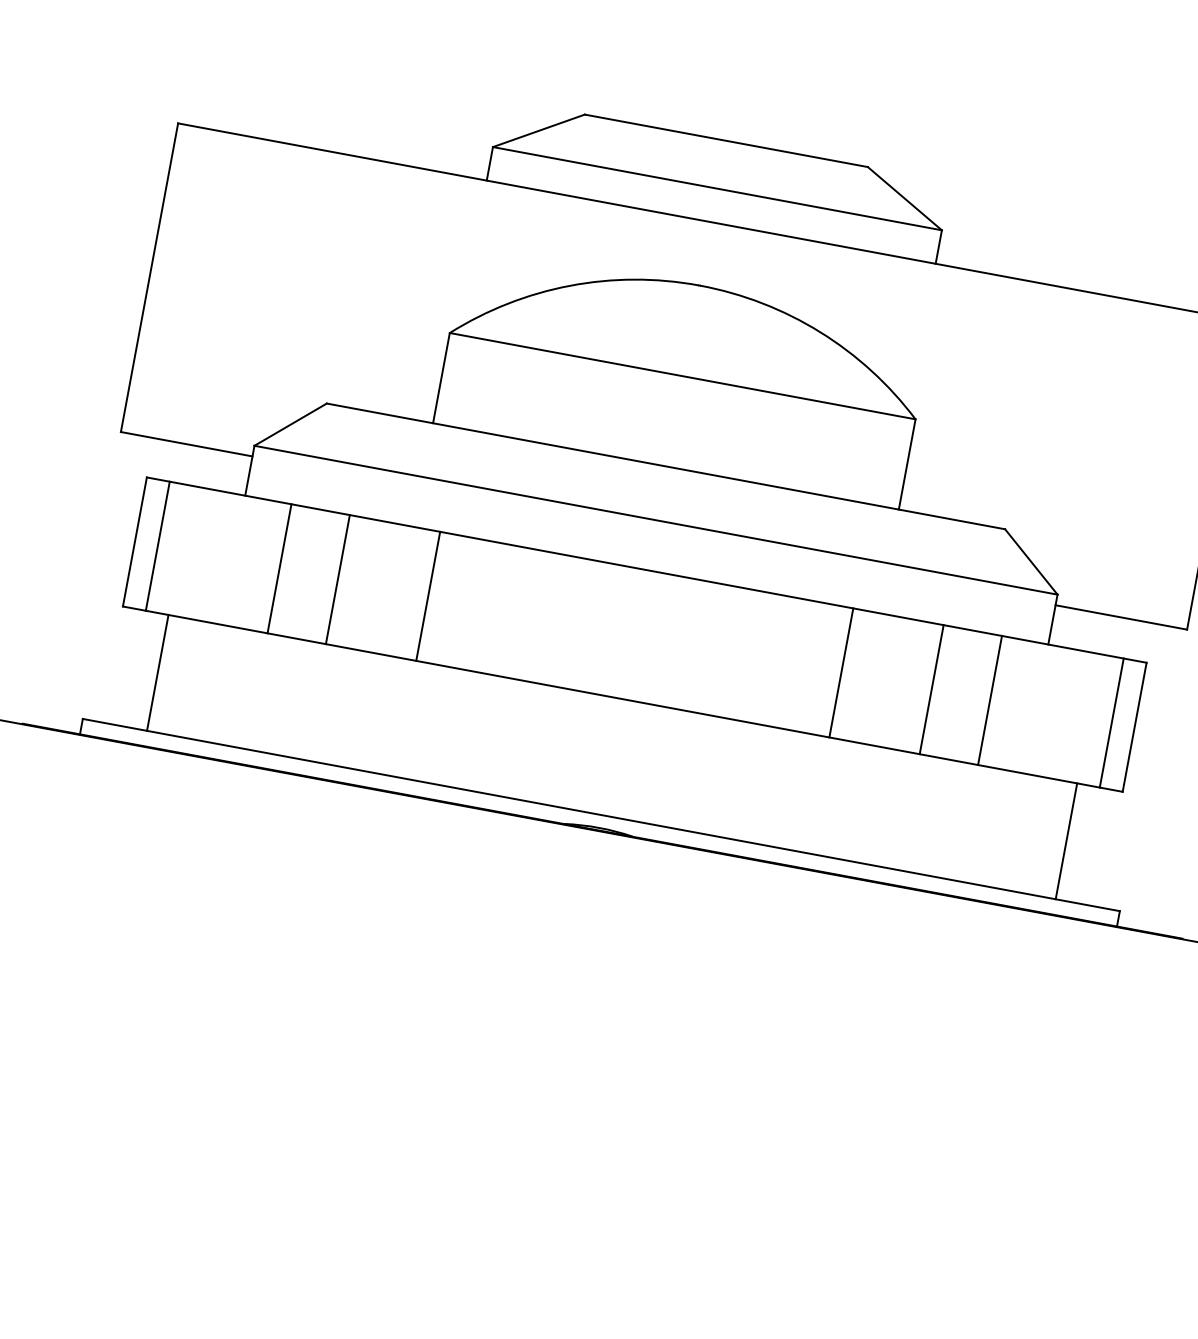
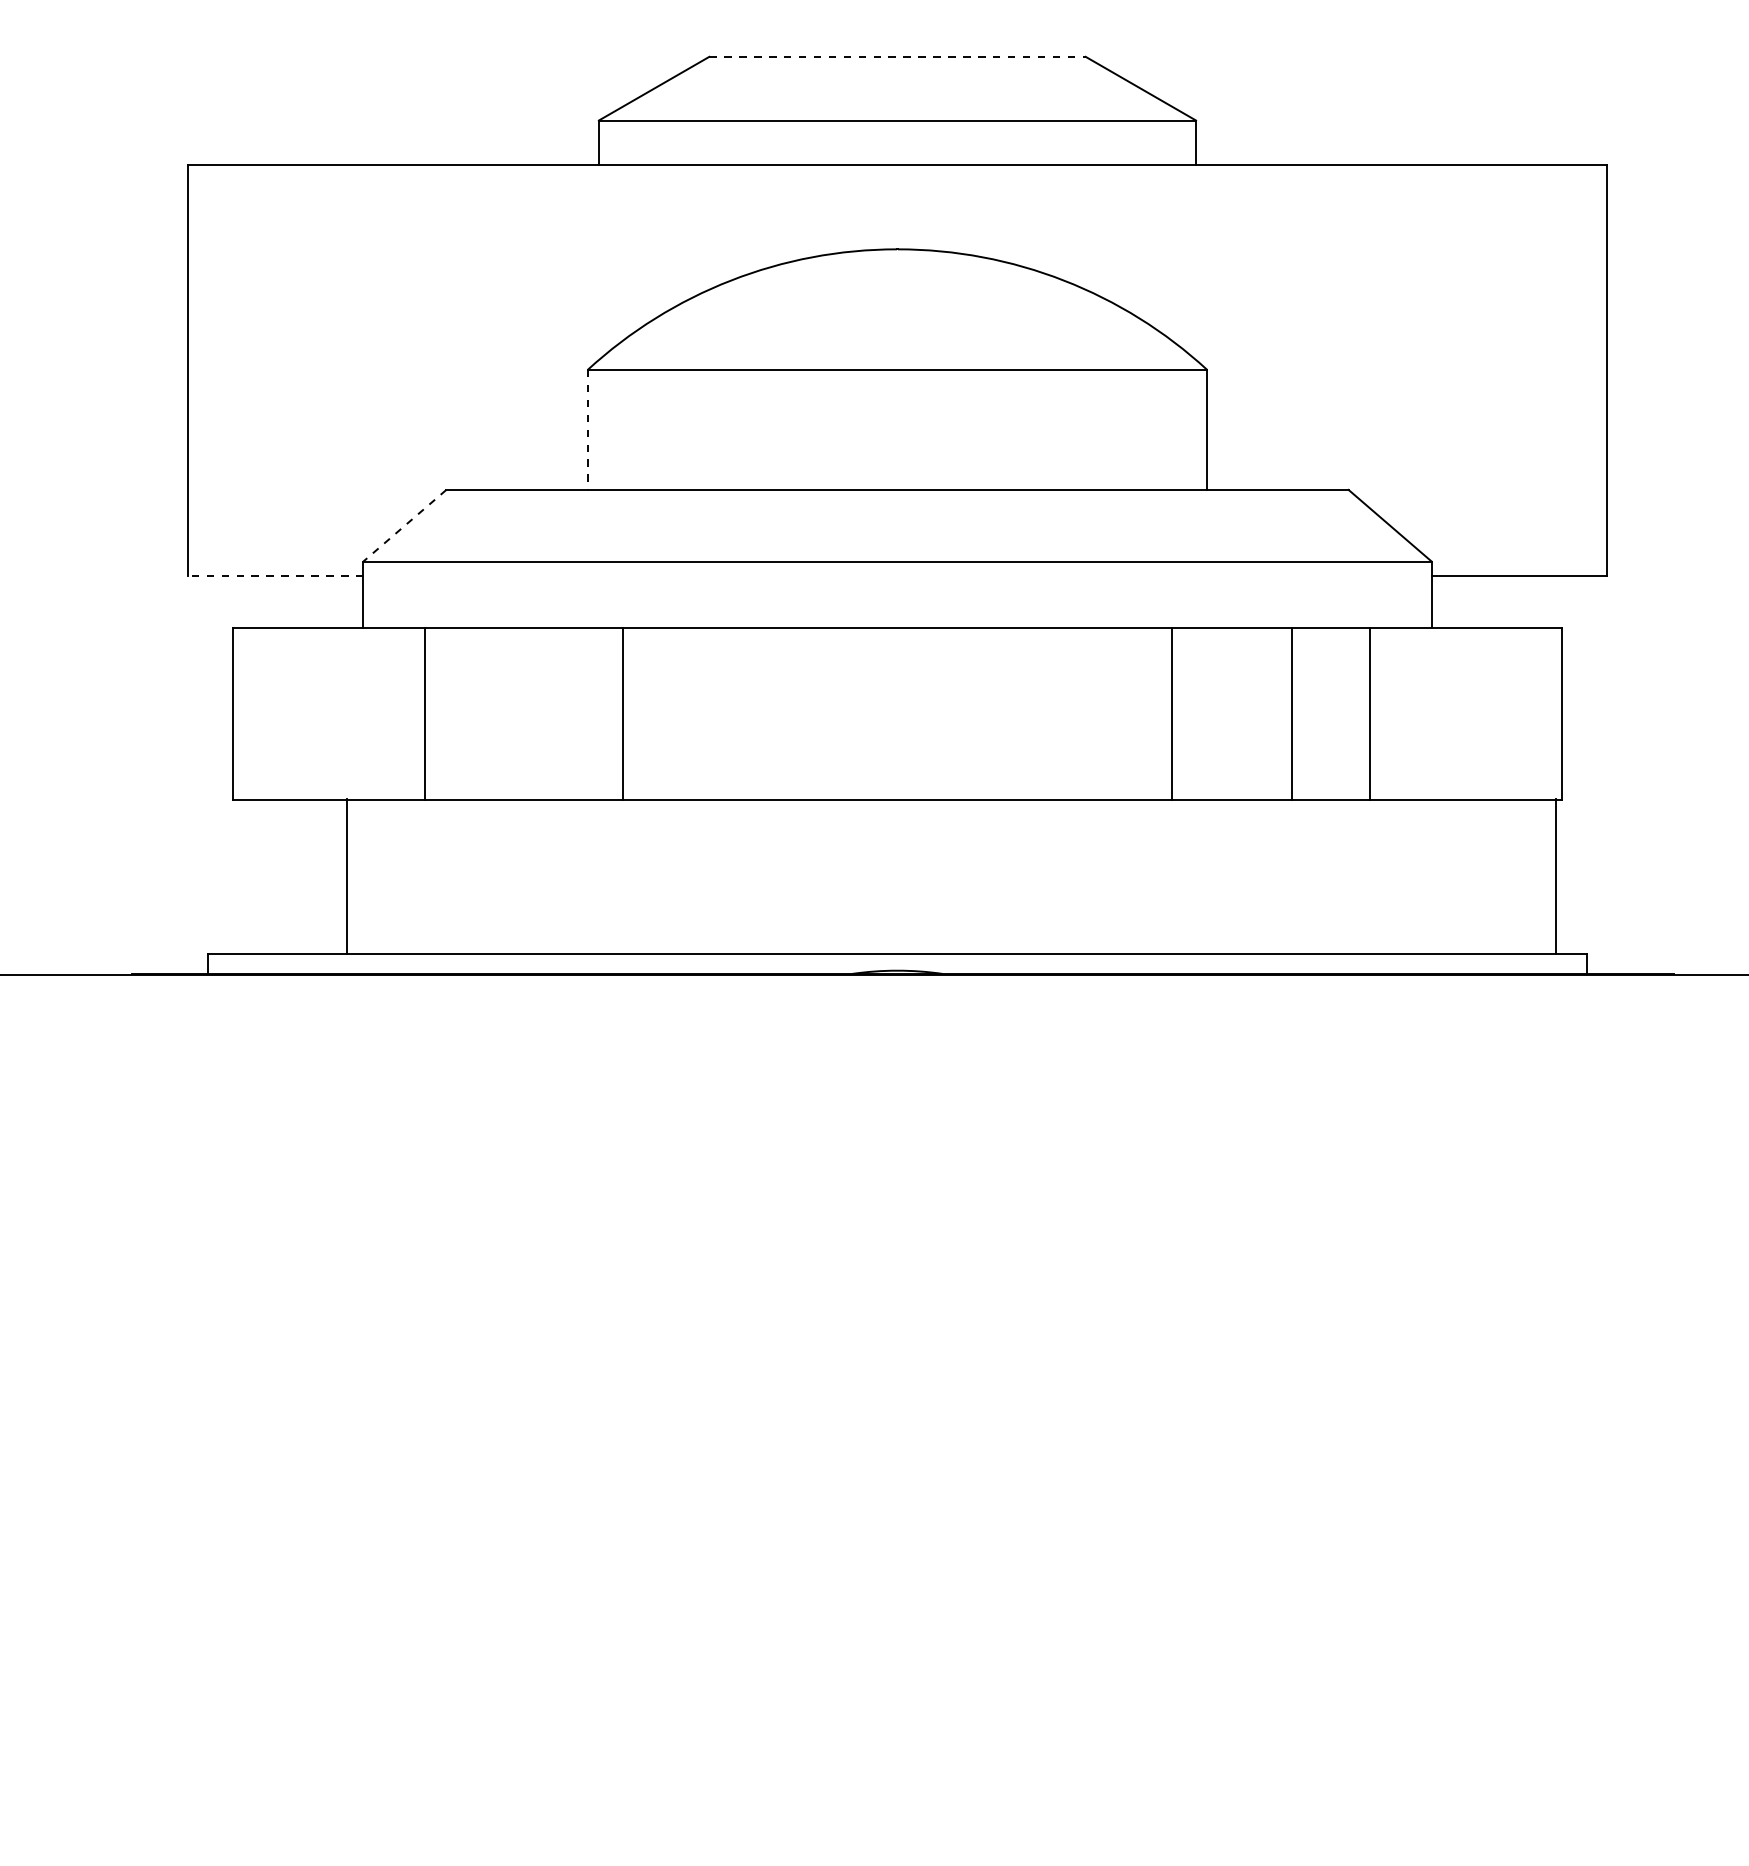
line: (727, 140) -> (898, 56), solid -> dashed
line: (441, 378) -> (587, 430), solid -> dashed
line: (290, 424) -> (404, 525), solid -> dashed
line: (186, 444) -> (275, 575), solid -> dashed
line: (158, 546) -> (263, 713), removed
line: (337, 579) -> (502, 713), removed
line: (158, 672) -> (347, 876), moved
line: (1111, 722) -> (1531, 713), removed
line: (1066, 841) -> (1555, 876), moved

